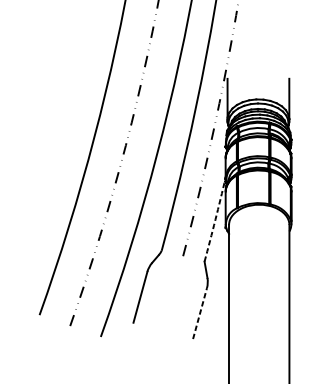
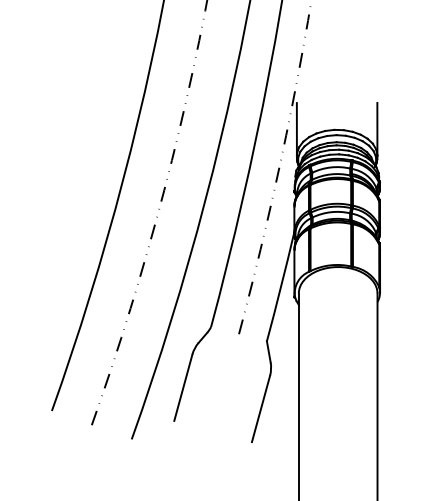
arc: (215, 219) -> (281, 286), dashed -> solid
line: (200, 313) -> (261, 408), dashed -> solid

